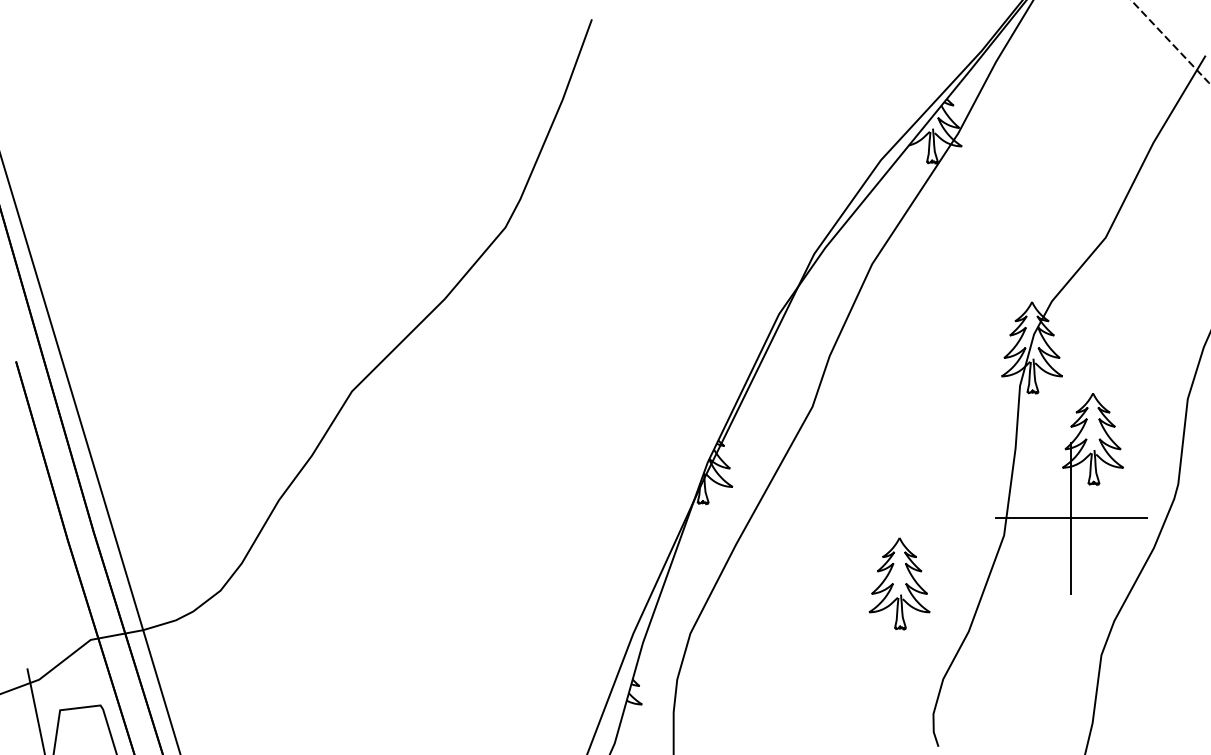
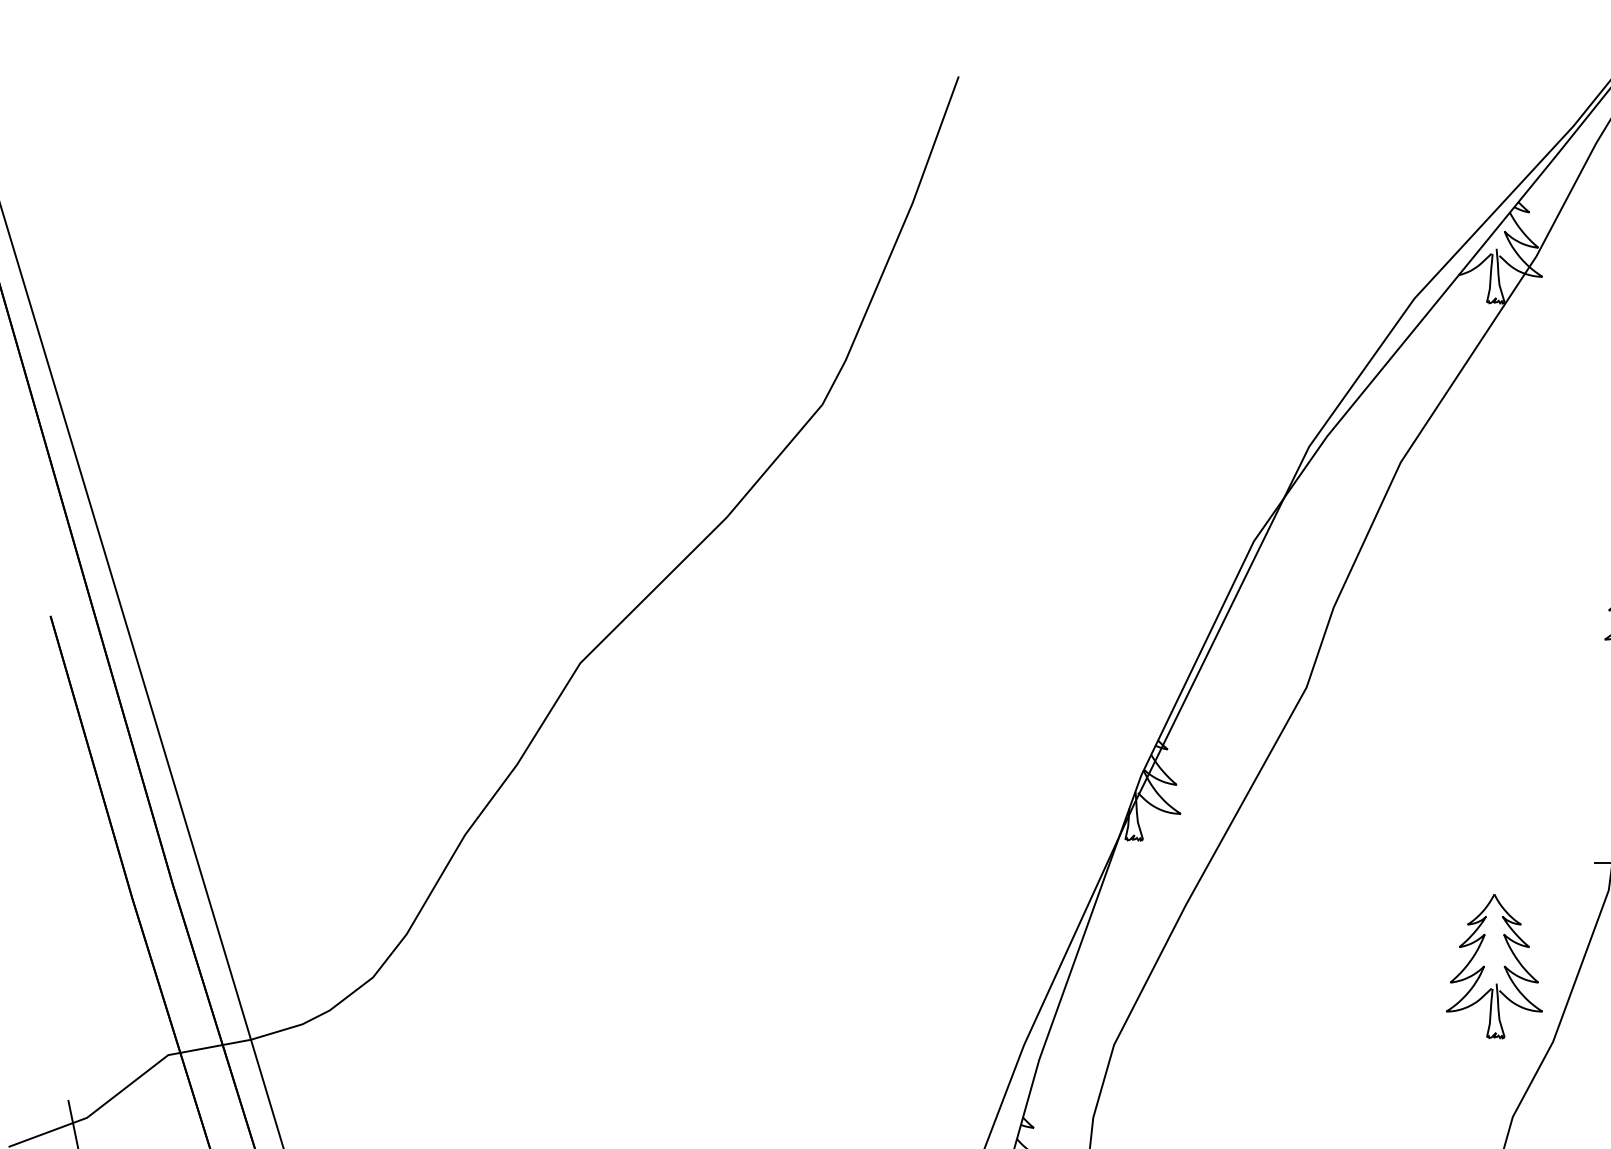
part: (899, 583) -> (1494, 966), moved

